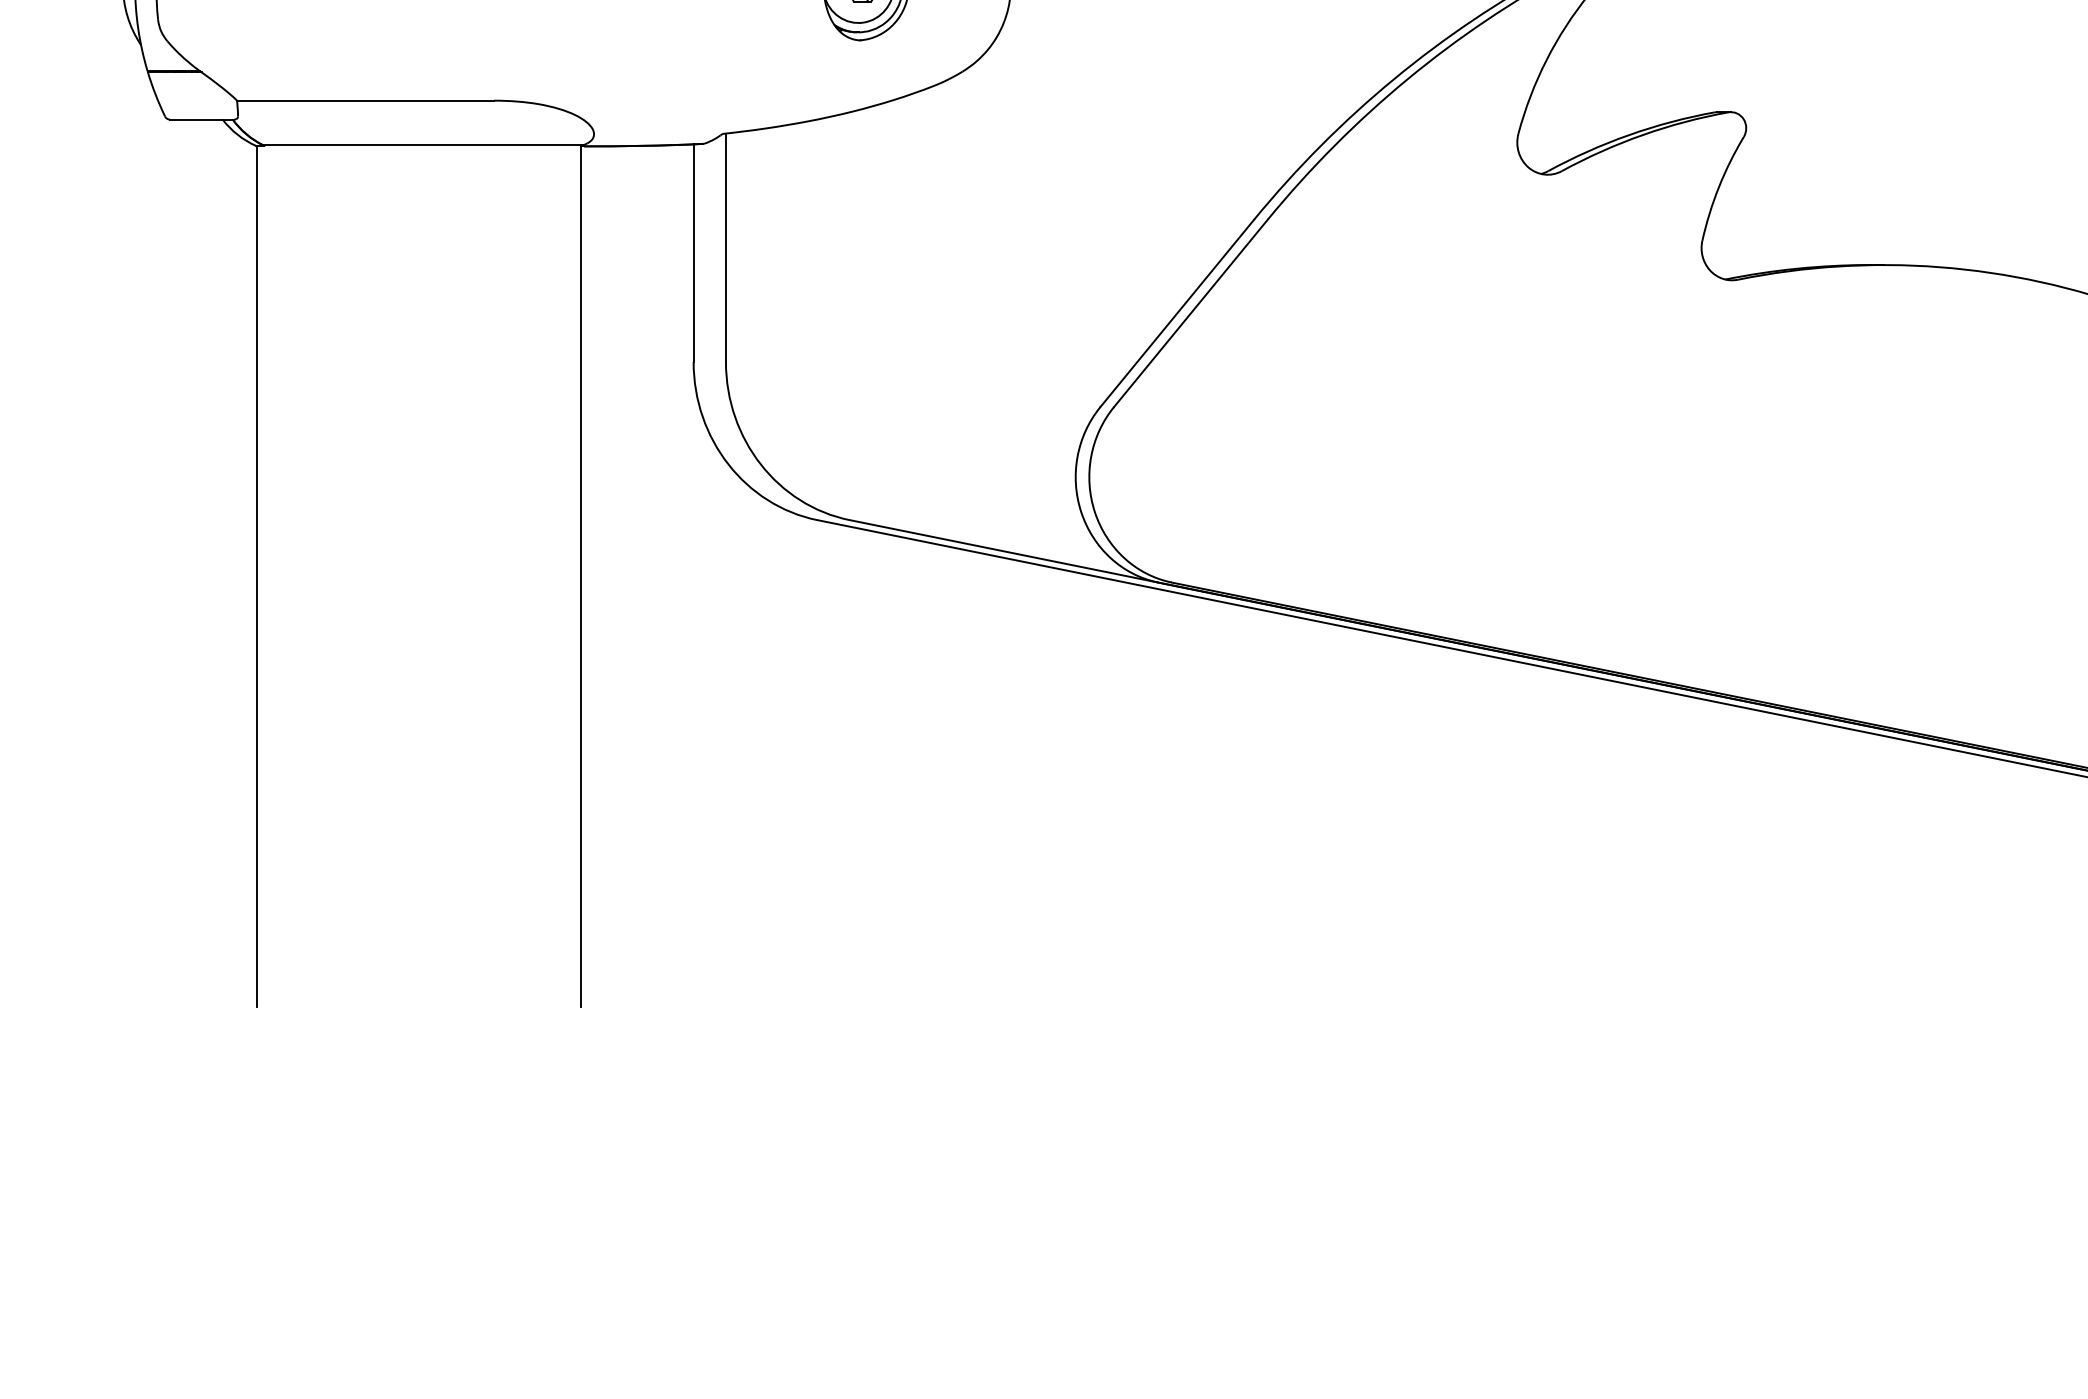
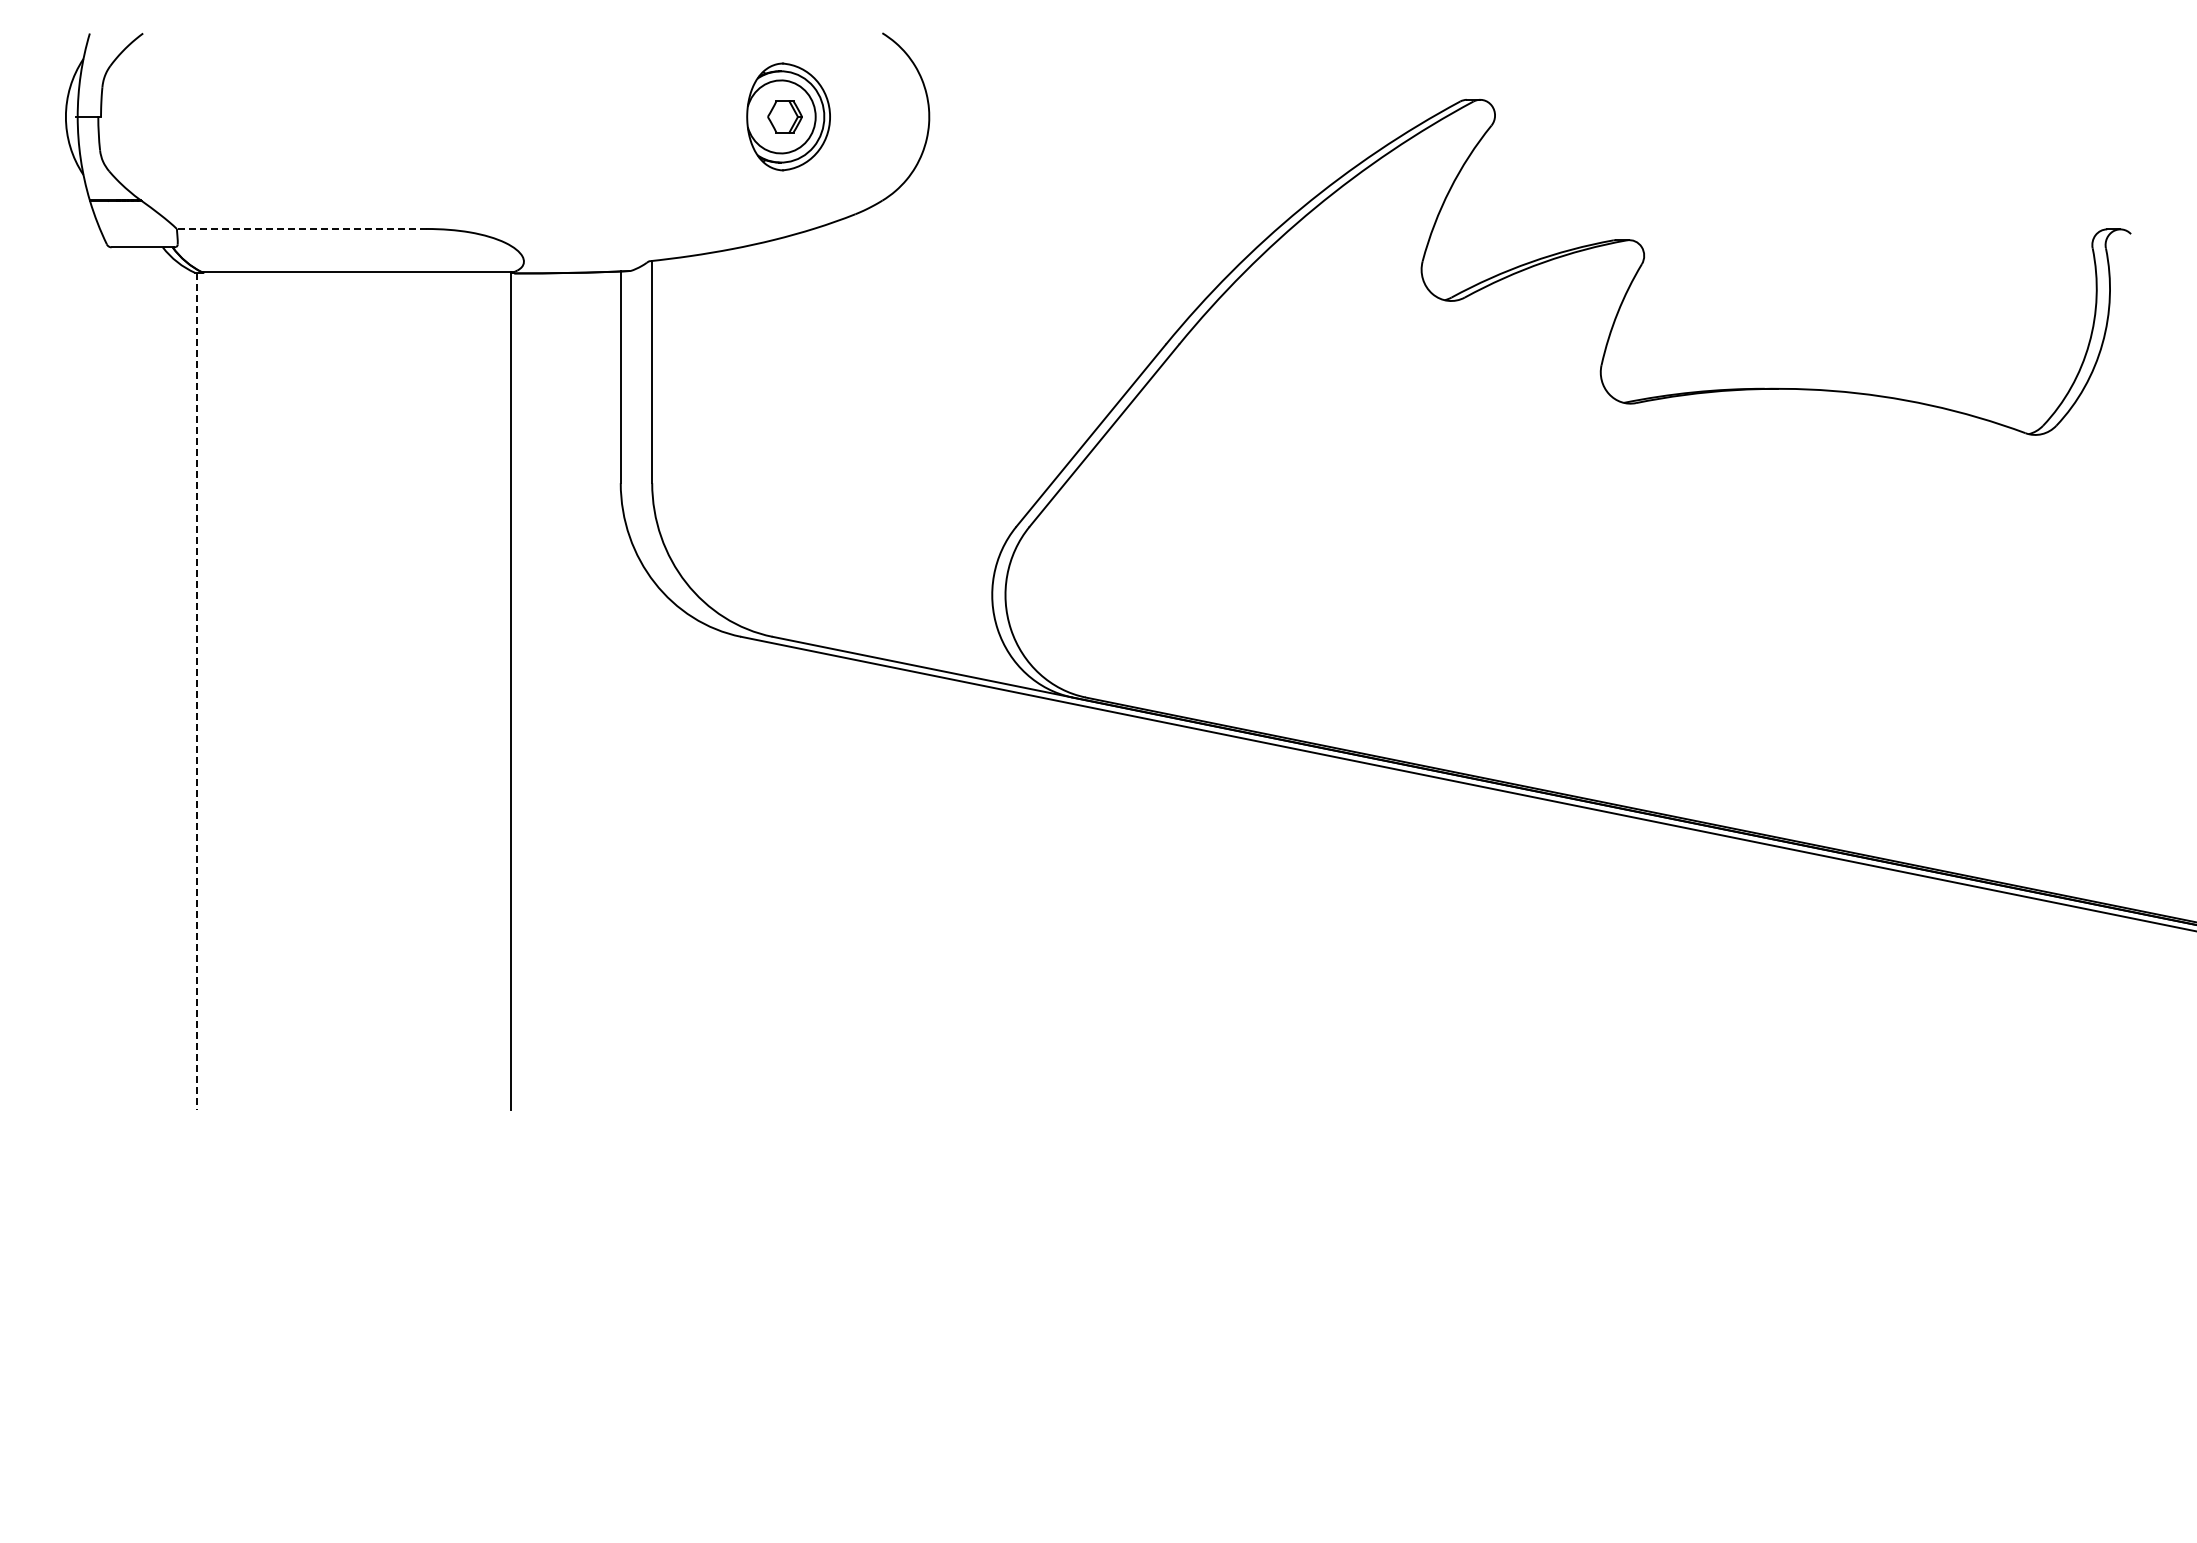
line: (365, 100) -> (301, 228), solid -> dashed
line: (257, 576) -> (196, 691), solid -> dashed

